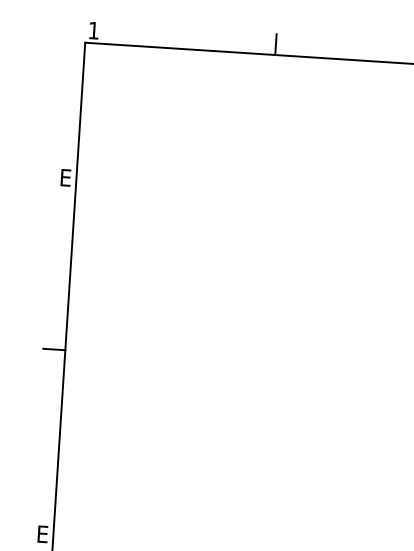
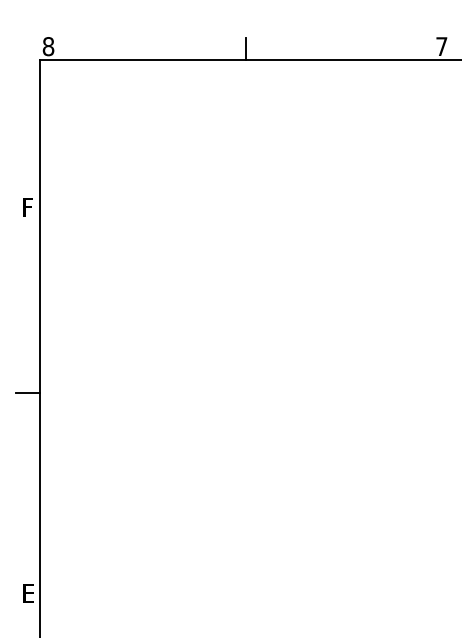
text: (93, 30) -> (48, 46), 1 -> 8
text: (66, 178) -> (29, 207), E -> F

